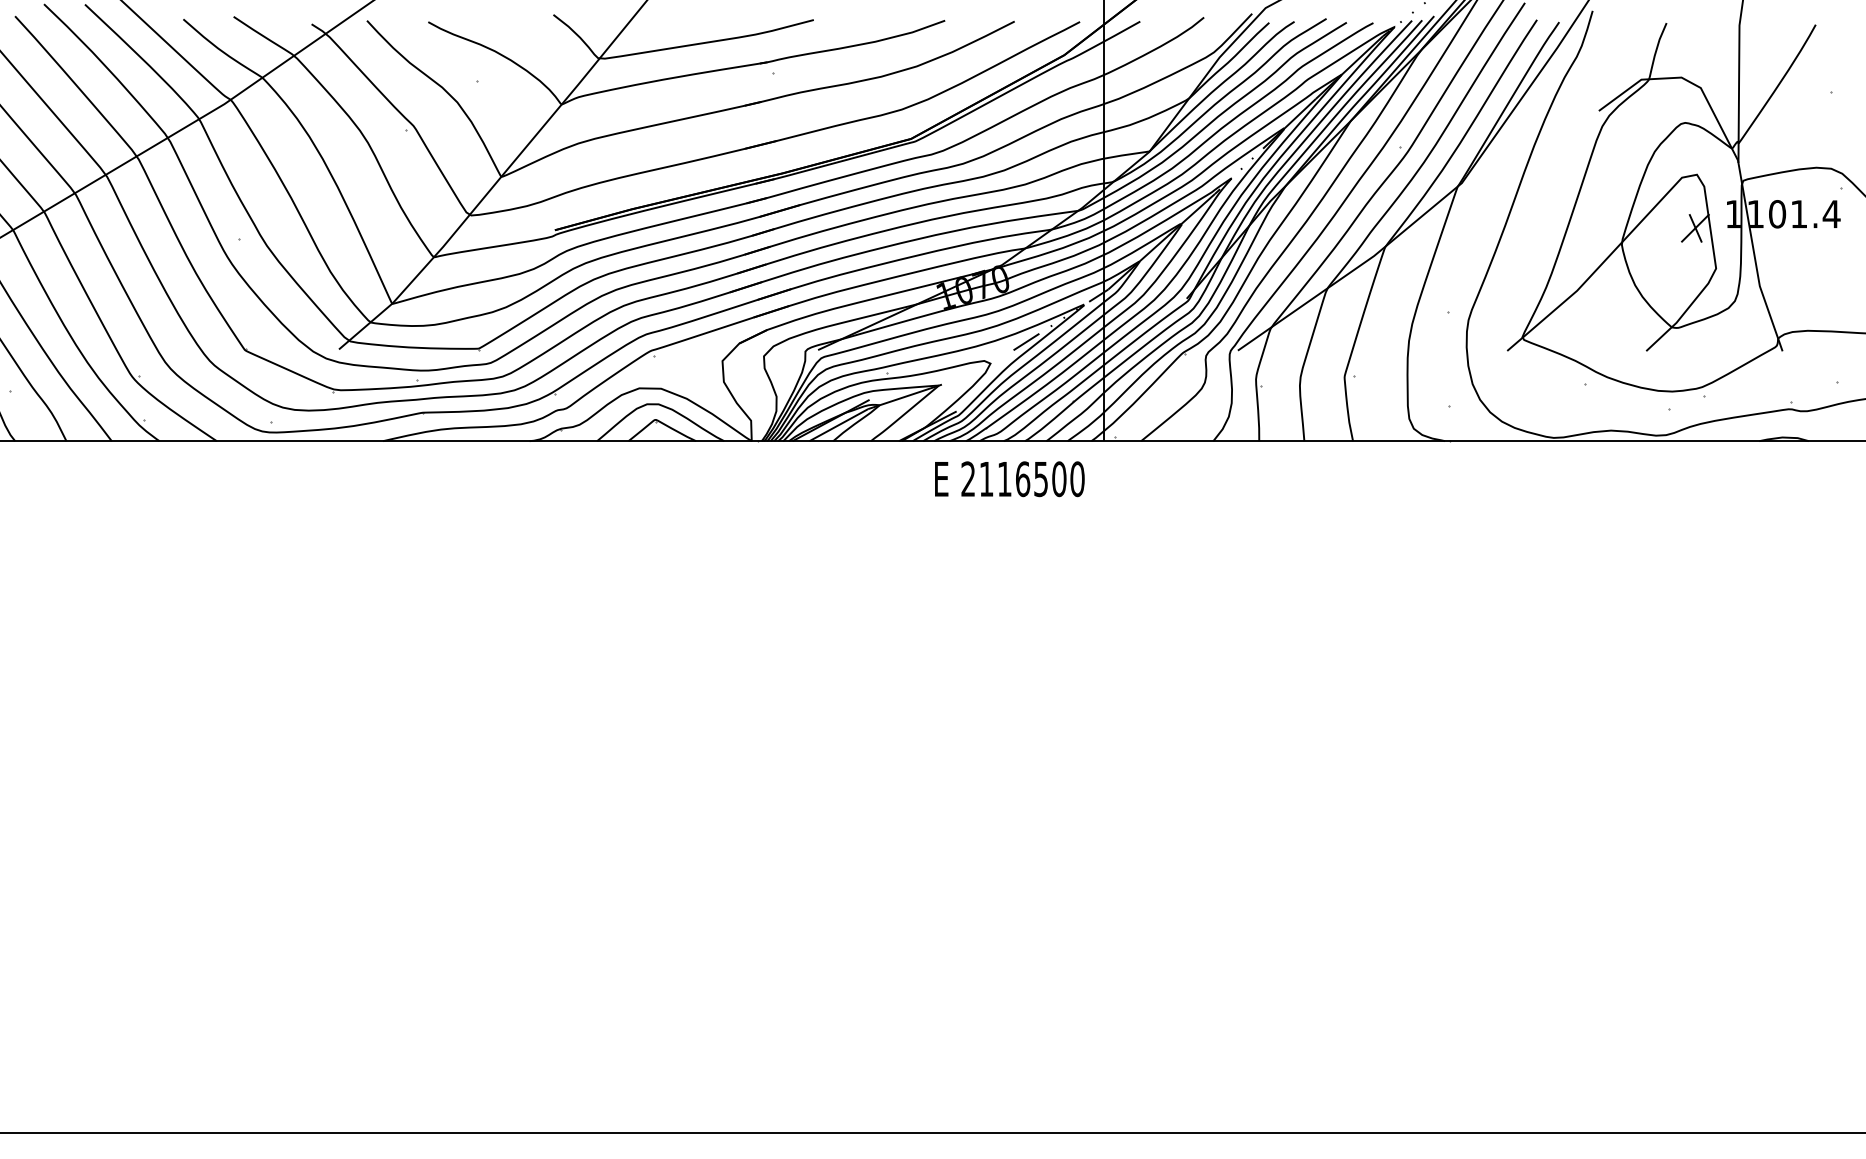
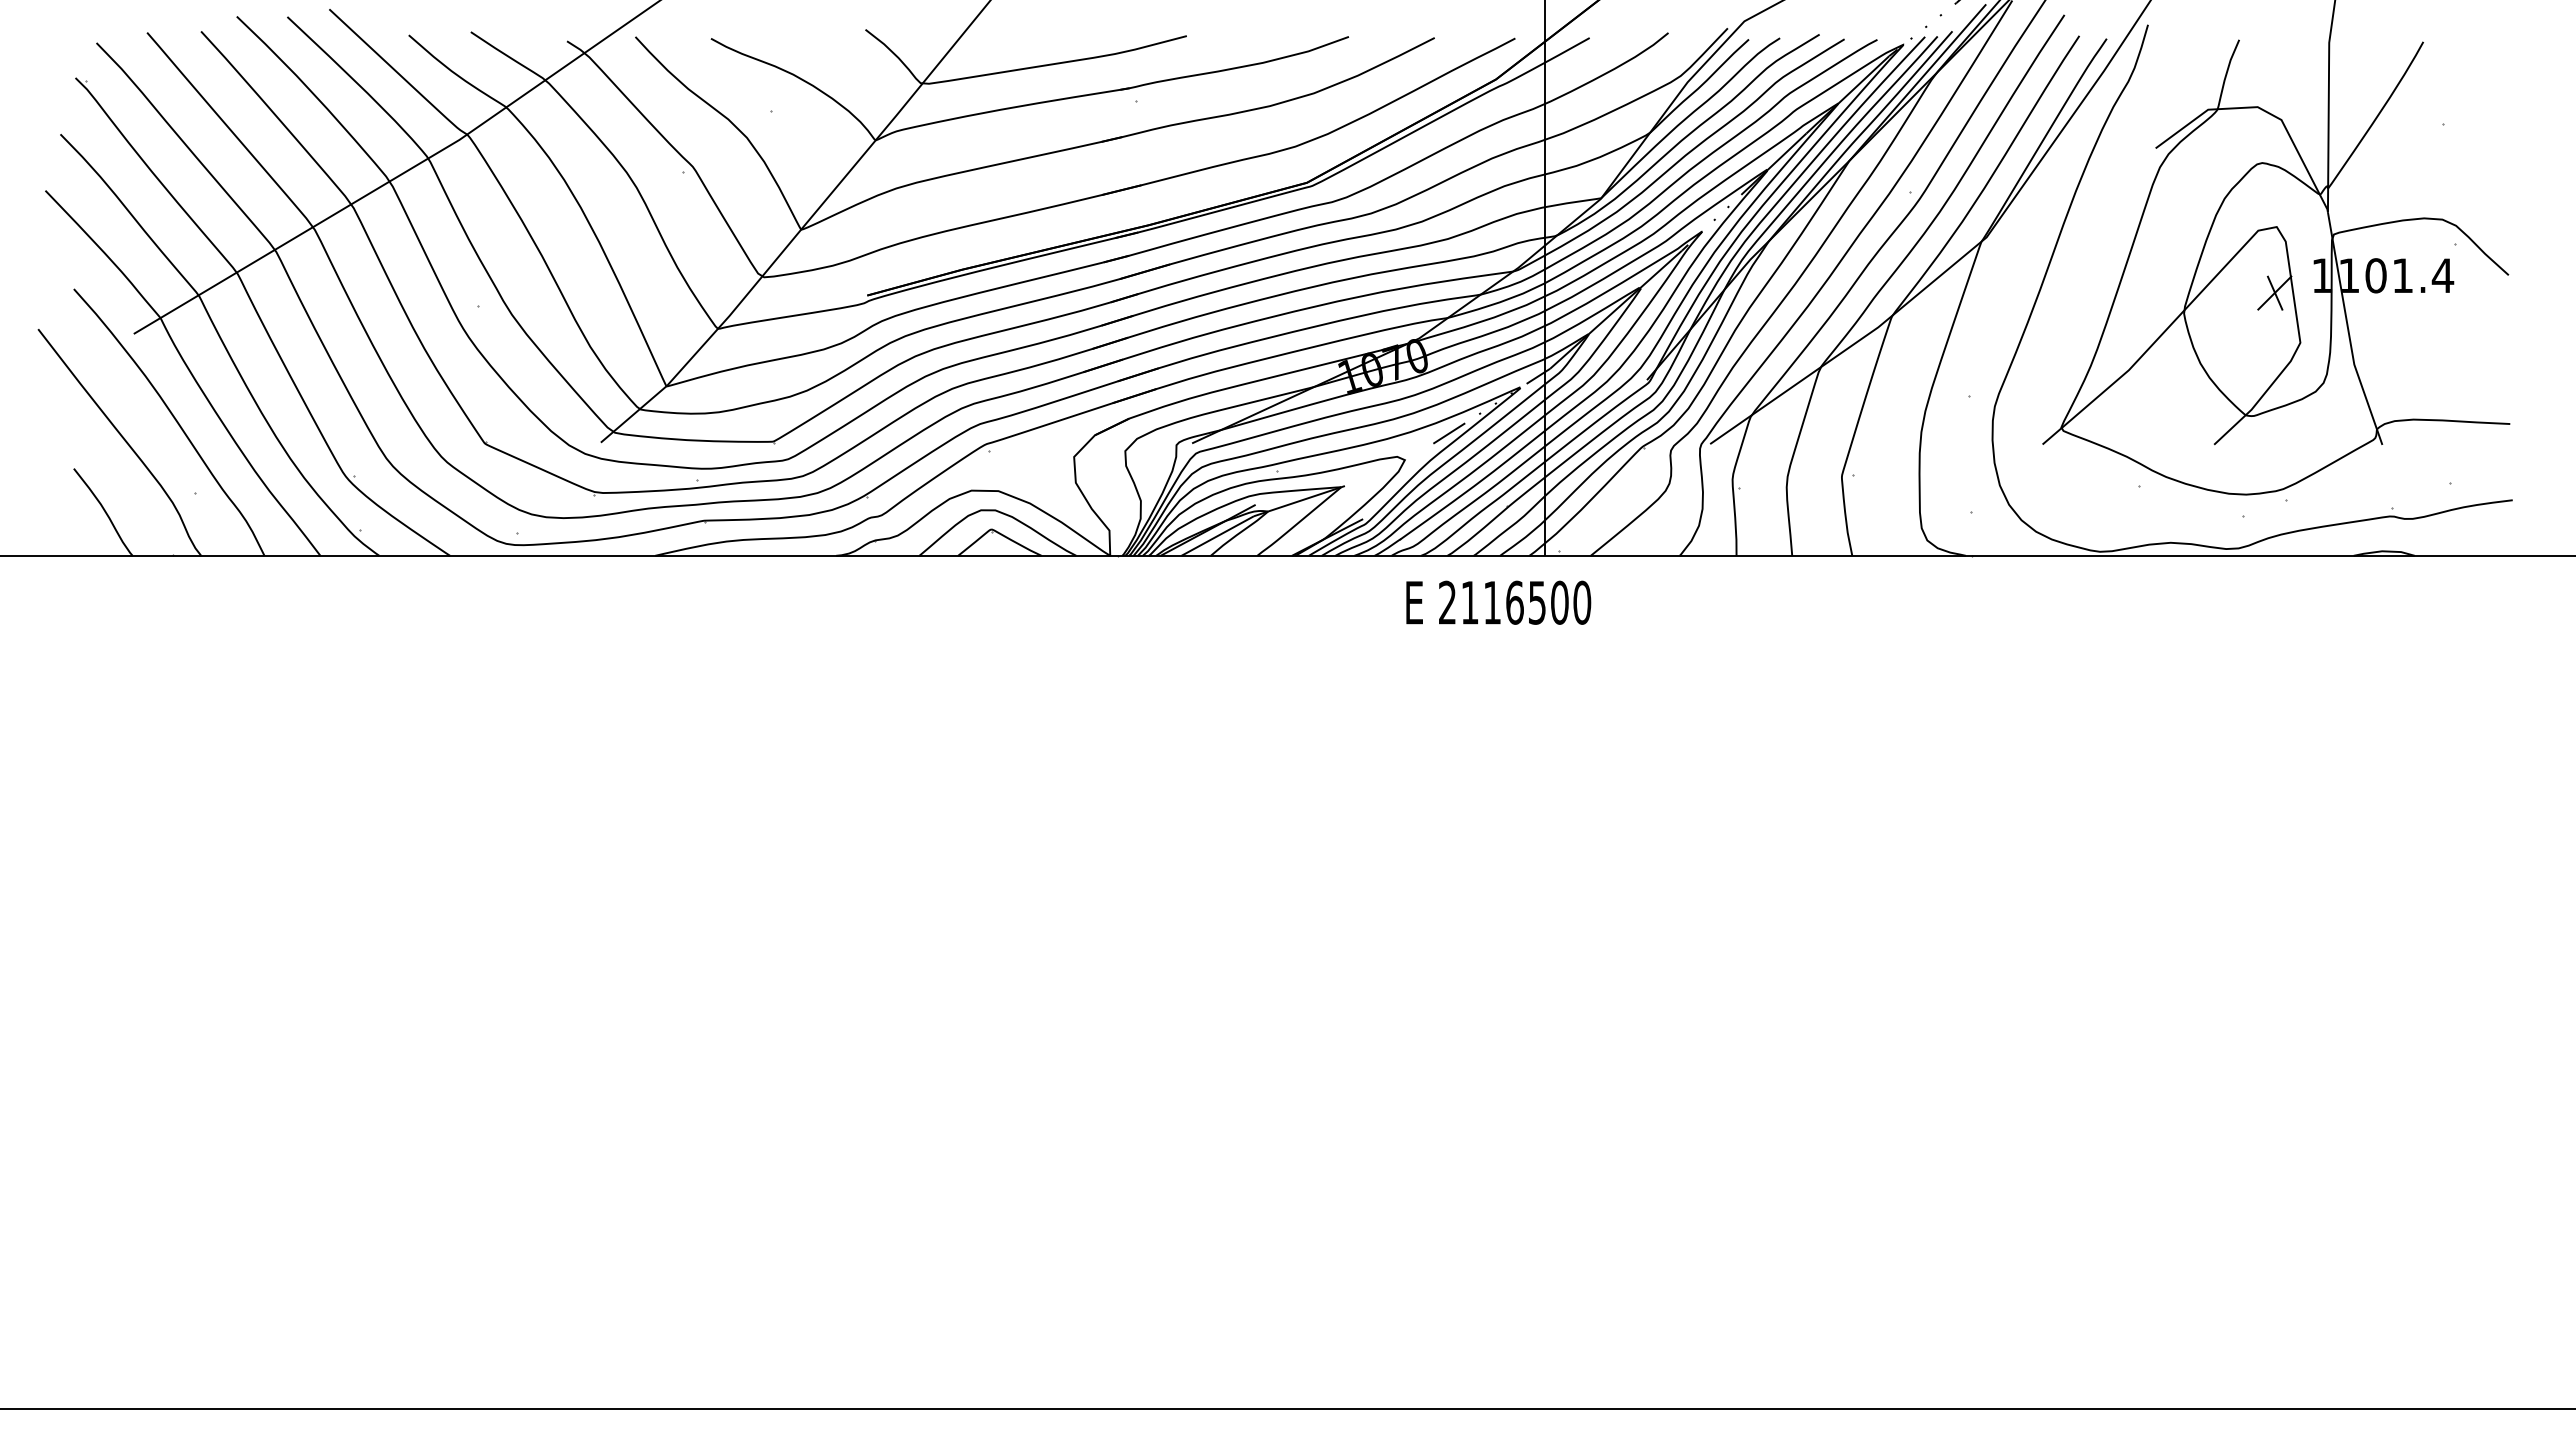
text: (1009, 478) -> (1498, 602), moved

